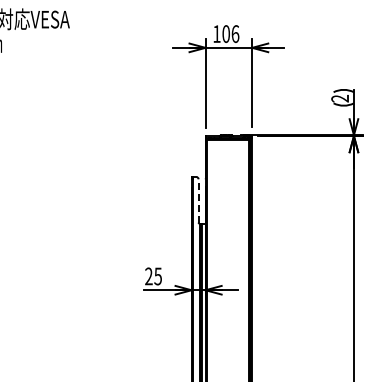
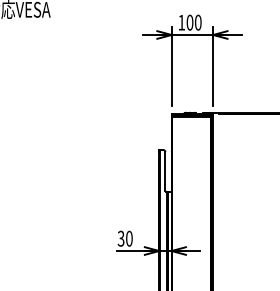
text: (235, 33) -> (198, 22), 106 -> 100
line: (198, 201) -> (165, 171), dashed -> solid
text: (153, 276) -> (125, 238), 25 -> 30

